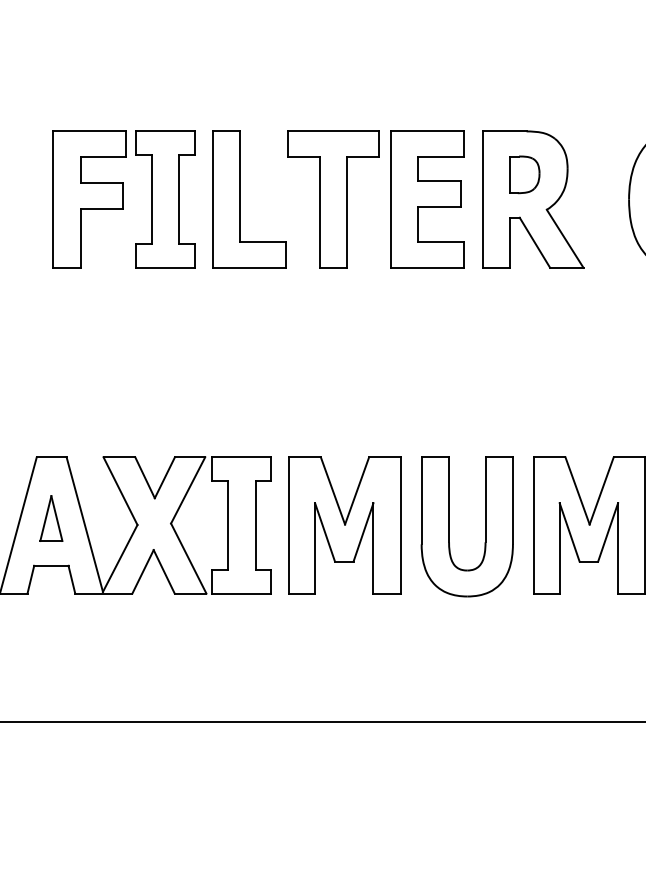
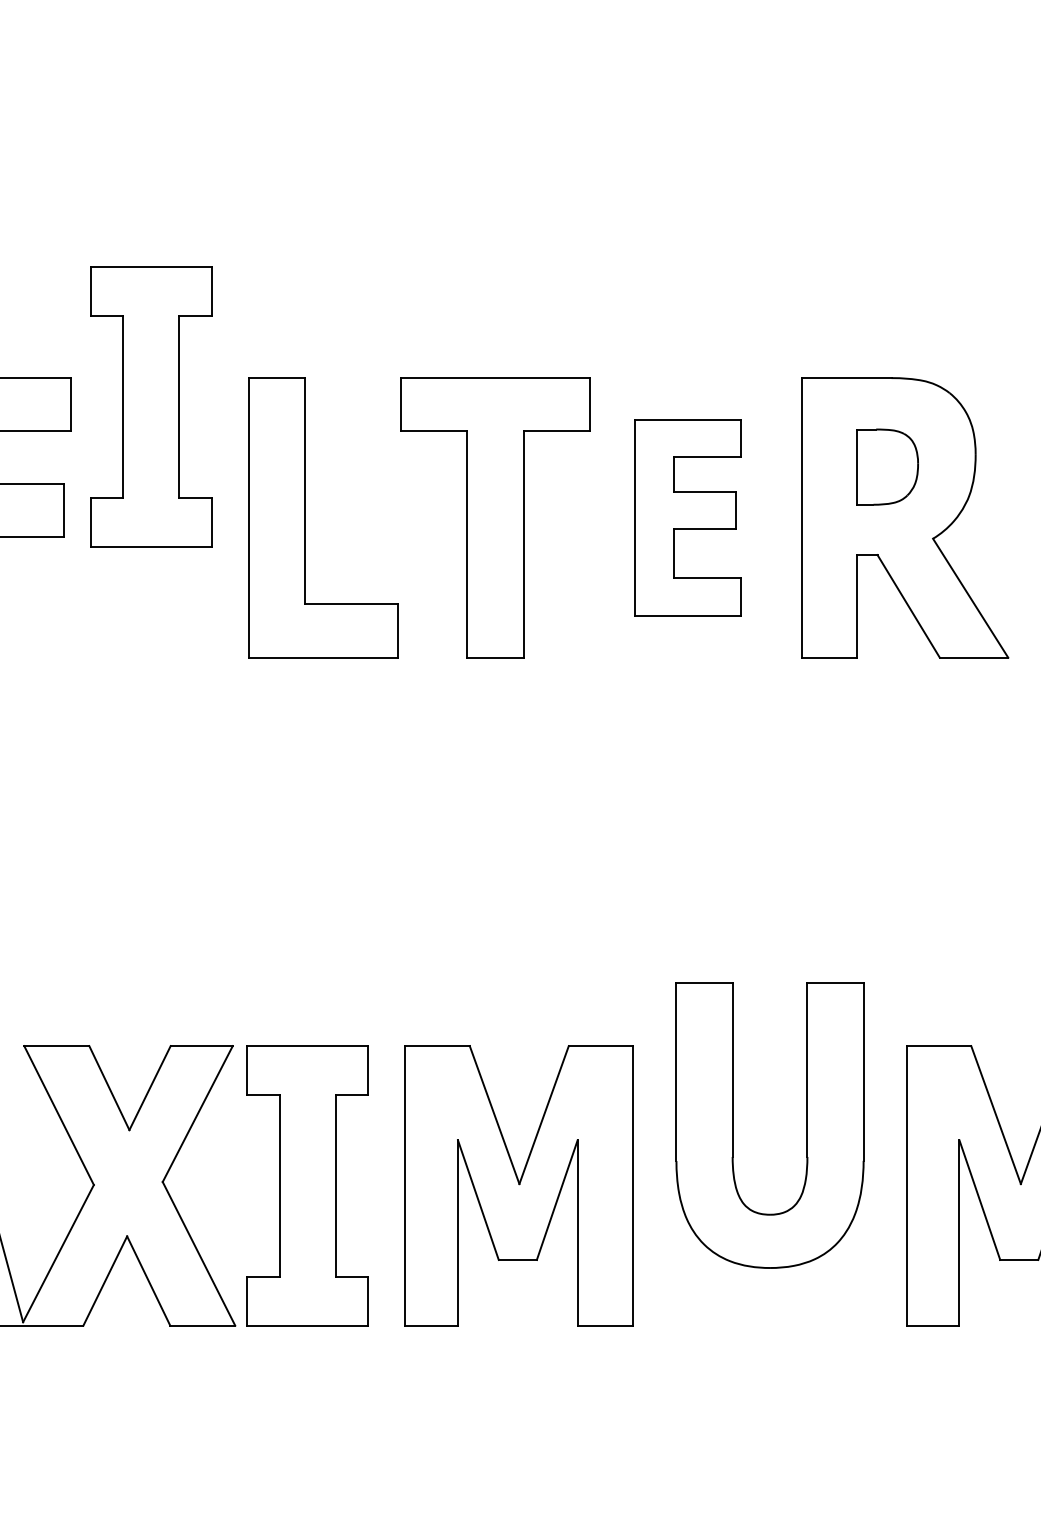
part: (165, 199) -> (151, 406), moved
part: (427, 199) -> (688, 517), size x0.7
part: (449, 526) -> (733, 1124), moved

